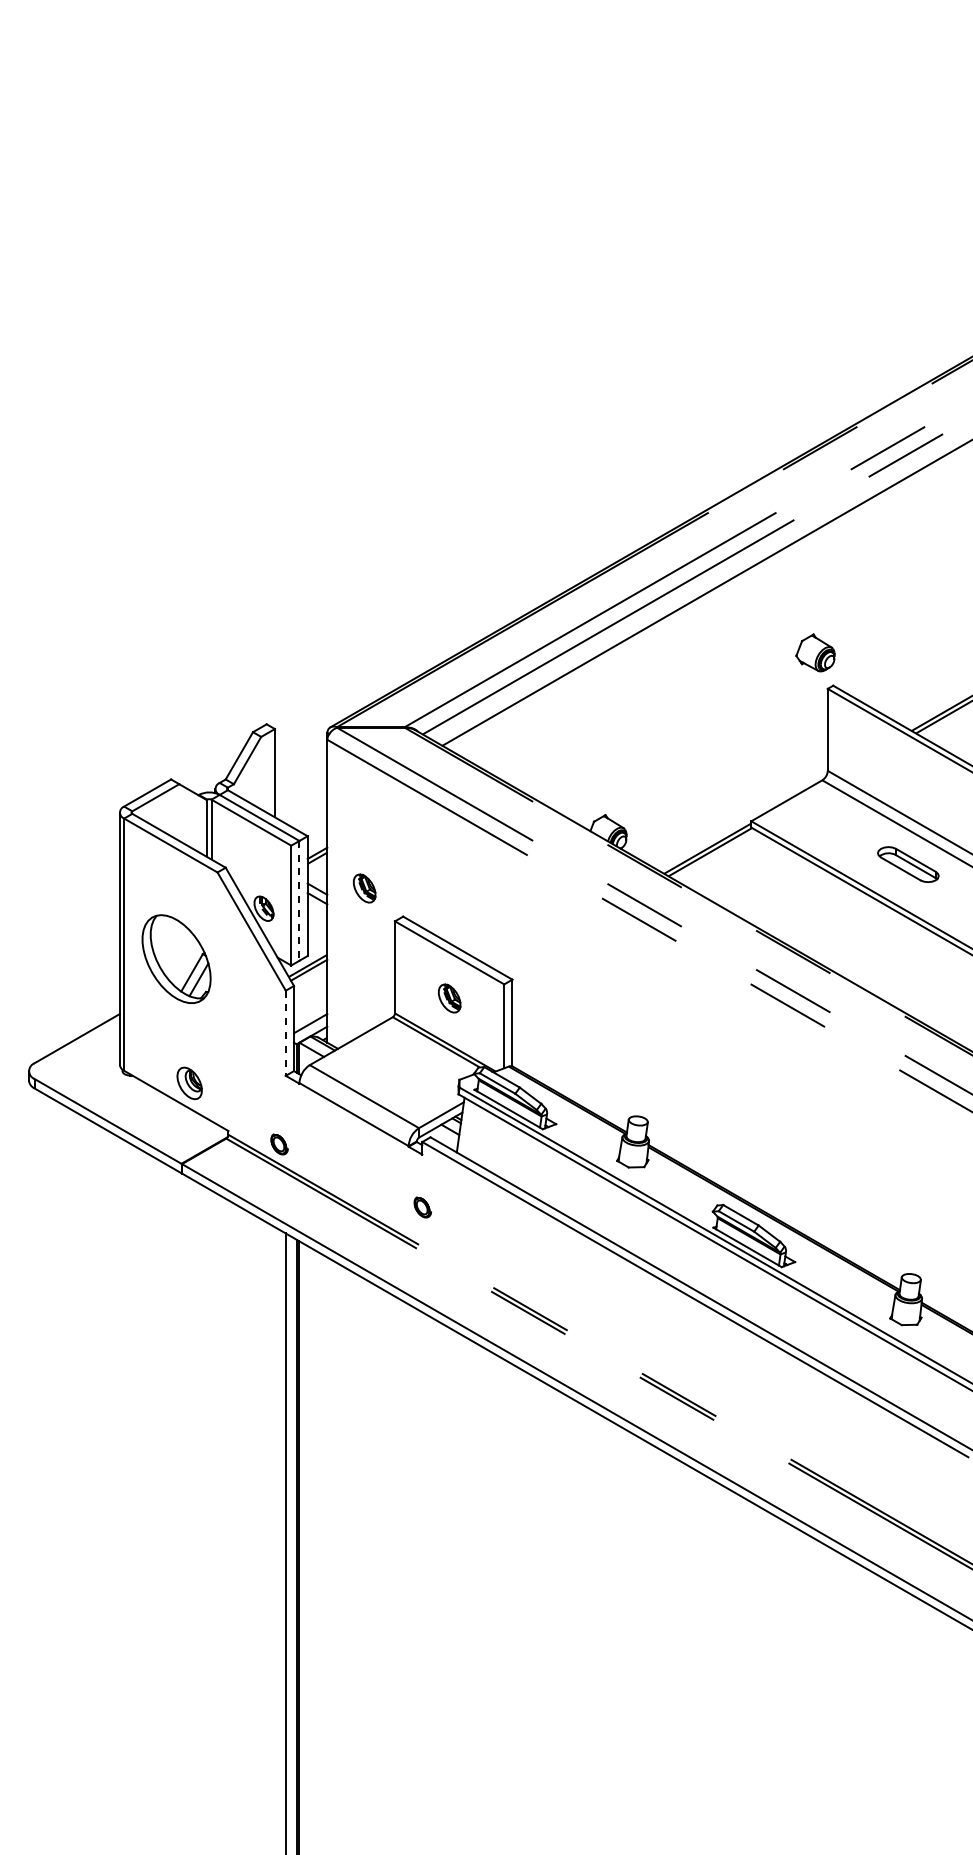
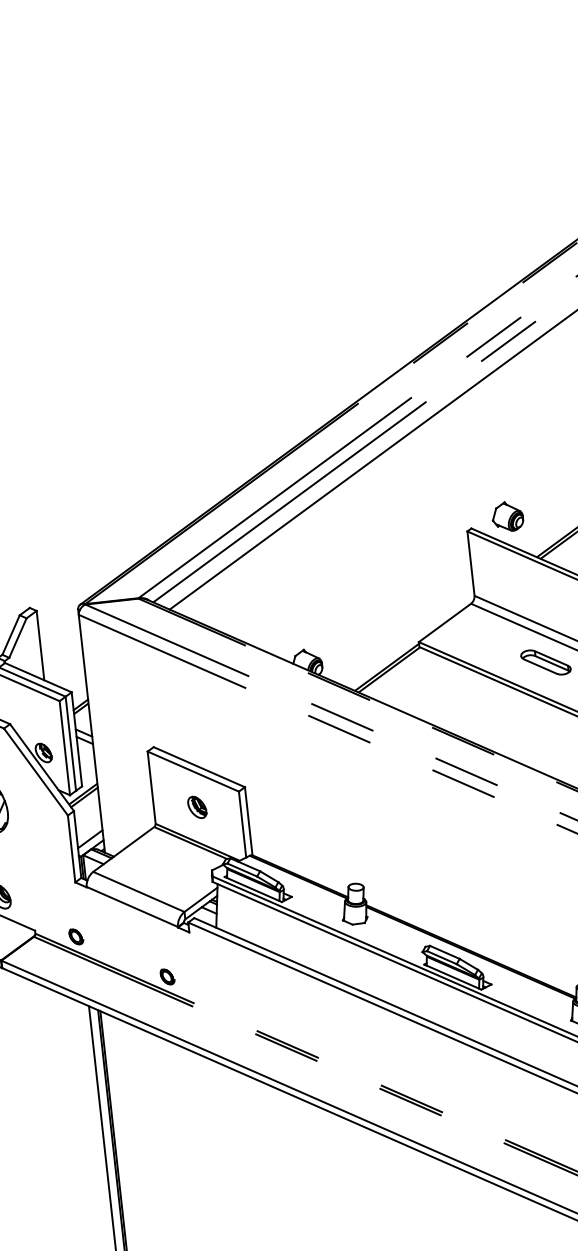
part: (815, 652) -> (507, 516), moved
part: (364, 888) -> (120, 728), removed
line: (299, 900) -> (70, 743), dashed -> solid
line: (285, 1033) -> (71, 849), dashed -> solid
part: (422, 1207) -> (167, 976), moved

